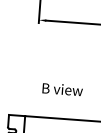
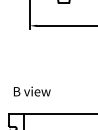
text: (62, 89) -> (32, 91), moved

